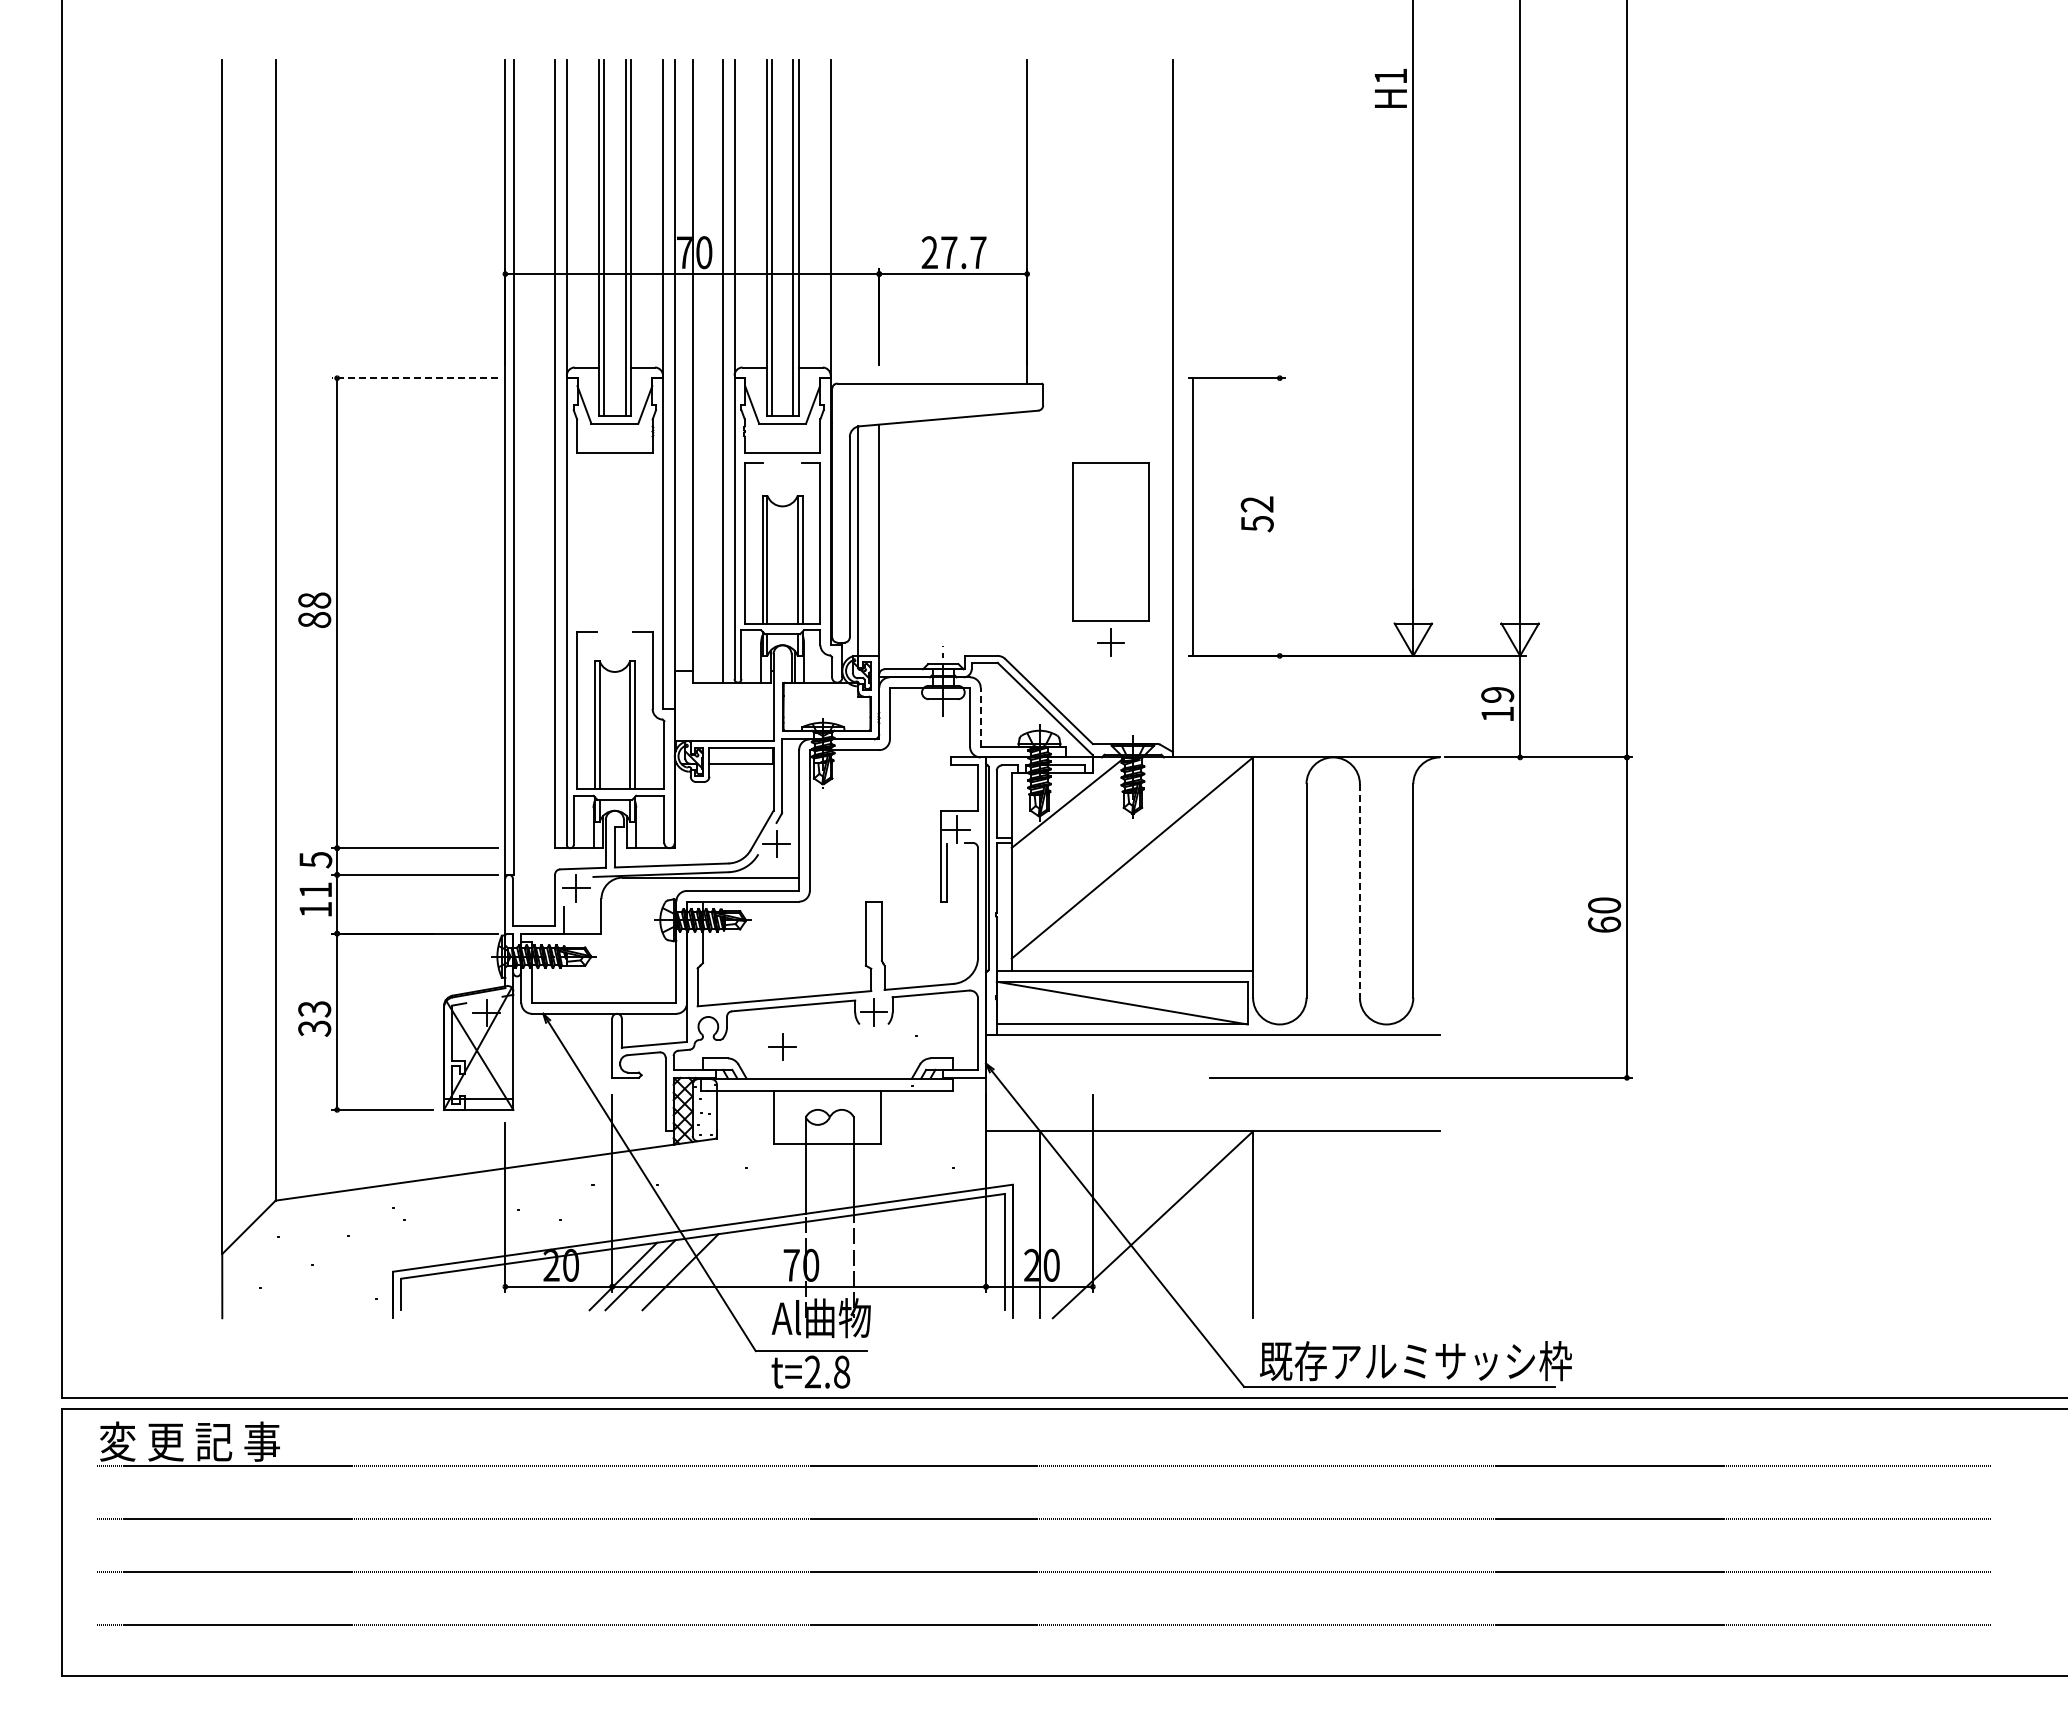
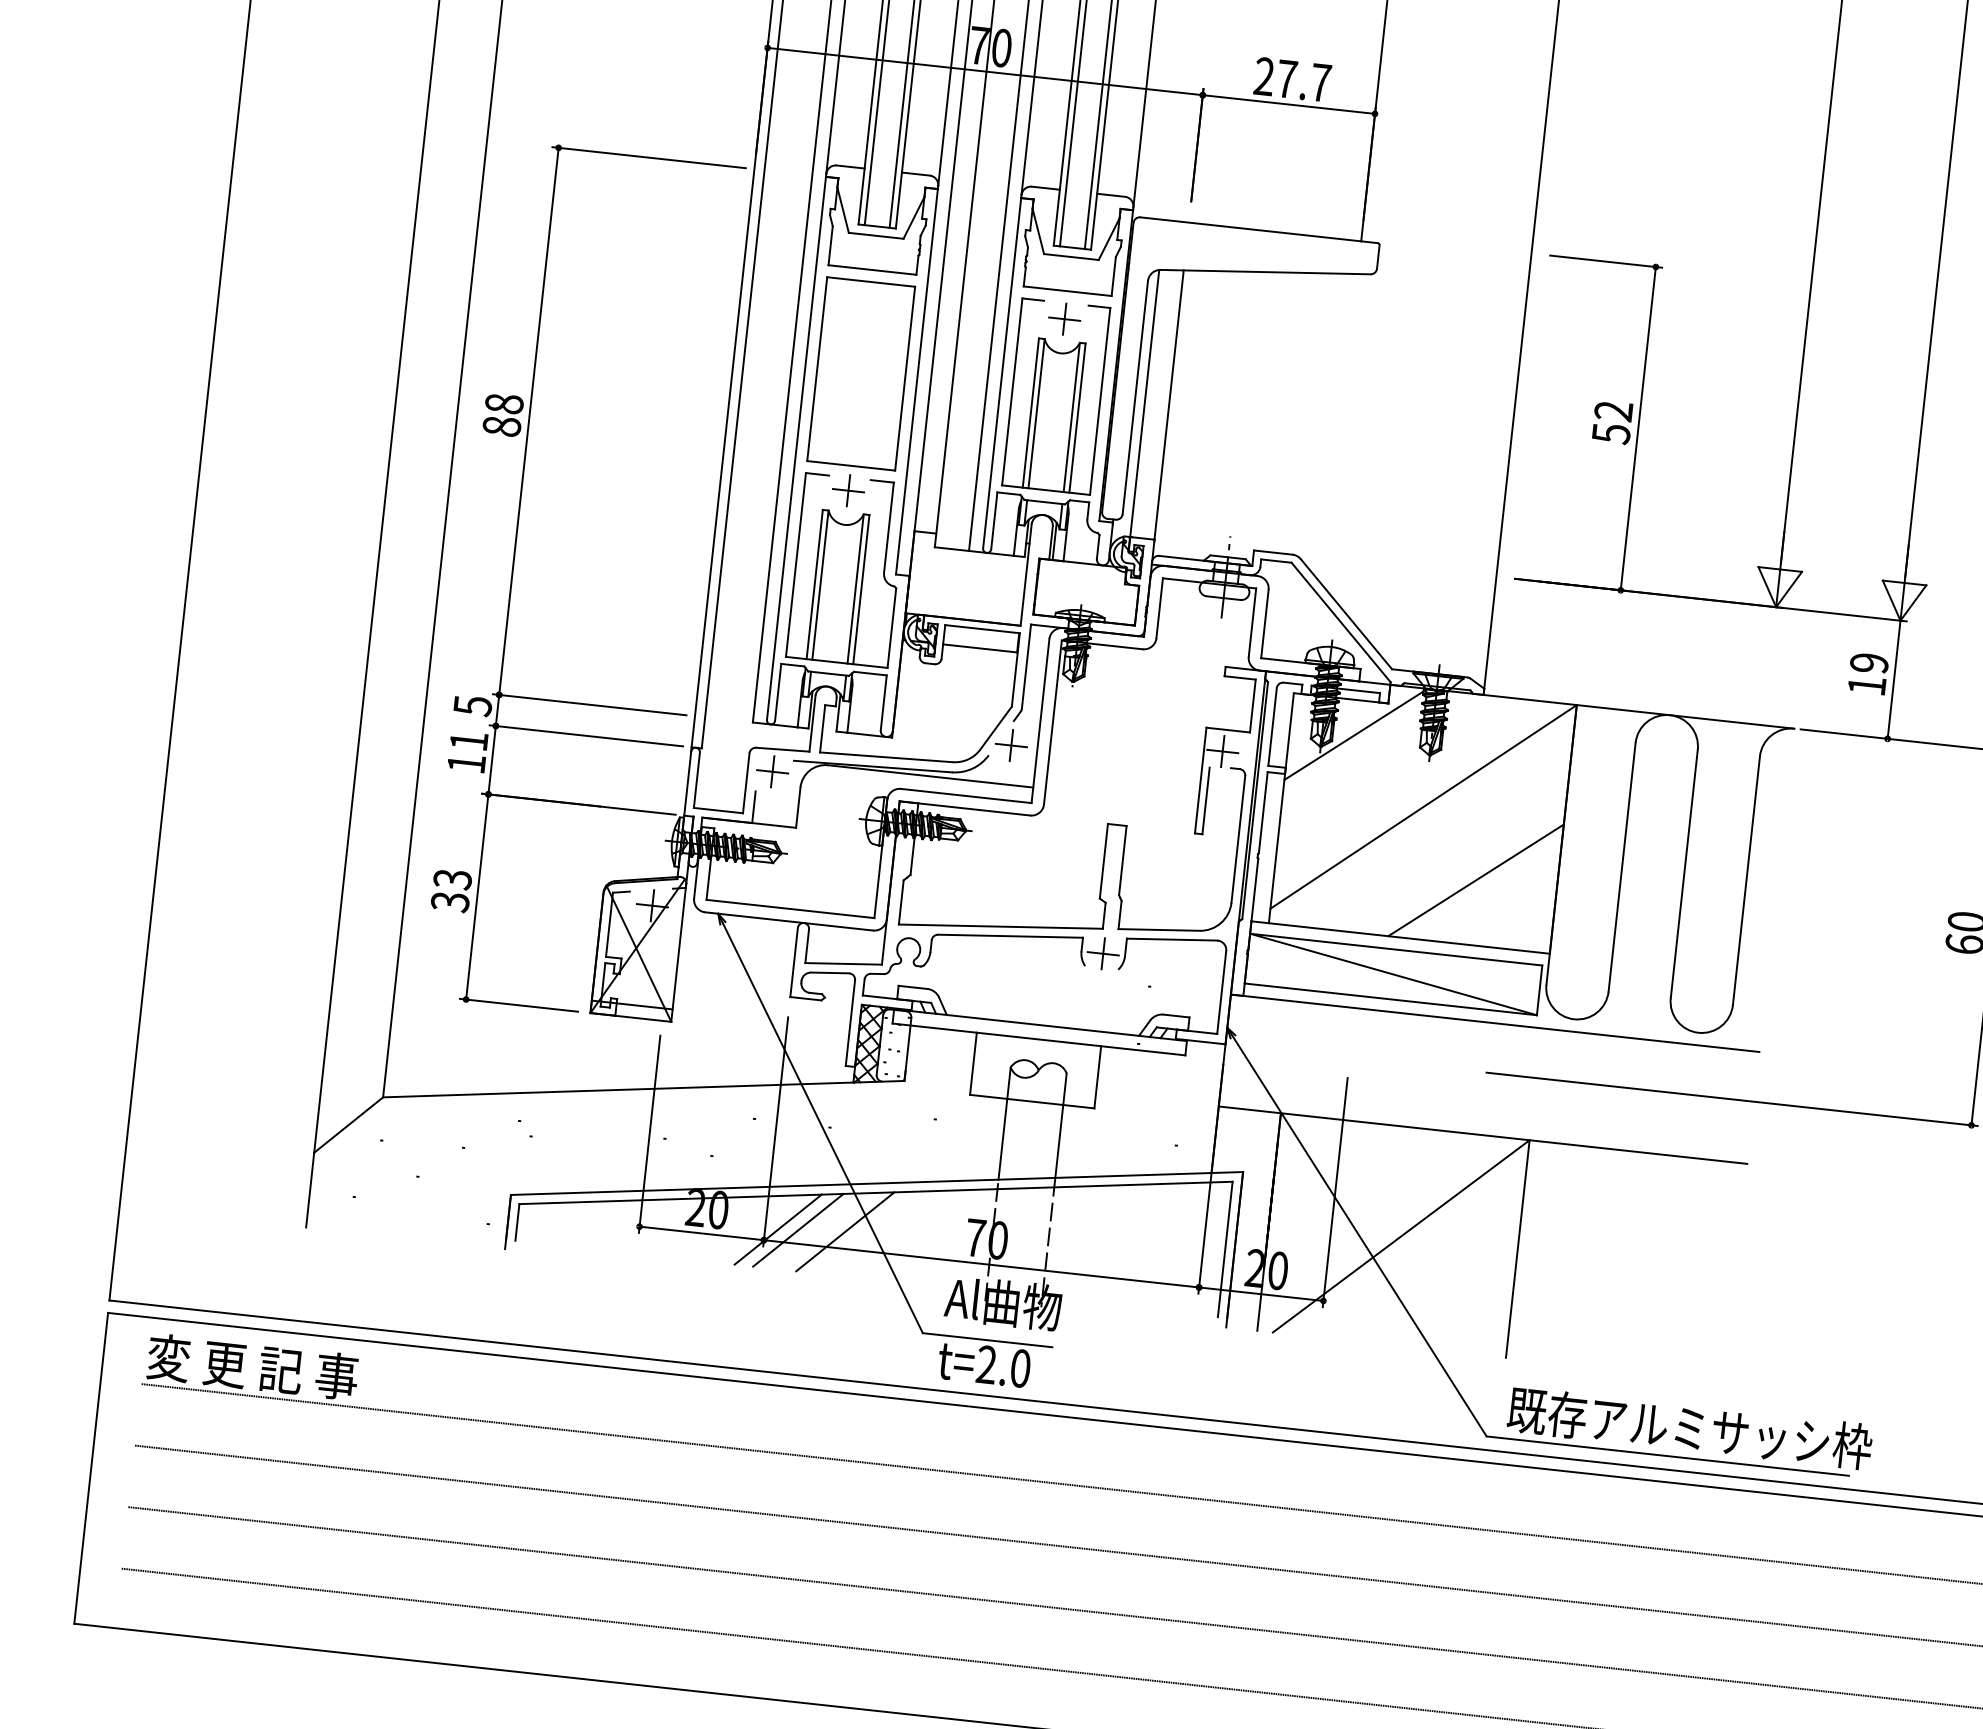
line: (414, 378) -> (648, 157), dashed -> solid
line: (1192, 516) -> (1638, 427), moved
part: (1110, 559) -> (858, 393), moved
line: (980, 716) -> (1264, 622), dashed -> solid
line: (1359, 890) -> (1683, 873), dashed -> solid
line: (1183, 915) -> (1475, 880), added
part: (782, 1046) -> (1064, 318), moved
text: (842, 1371) -> (1021, 1367), t=2.8 -> t=2.0

